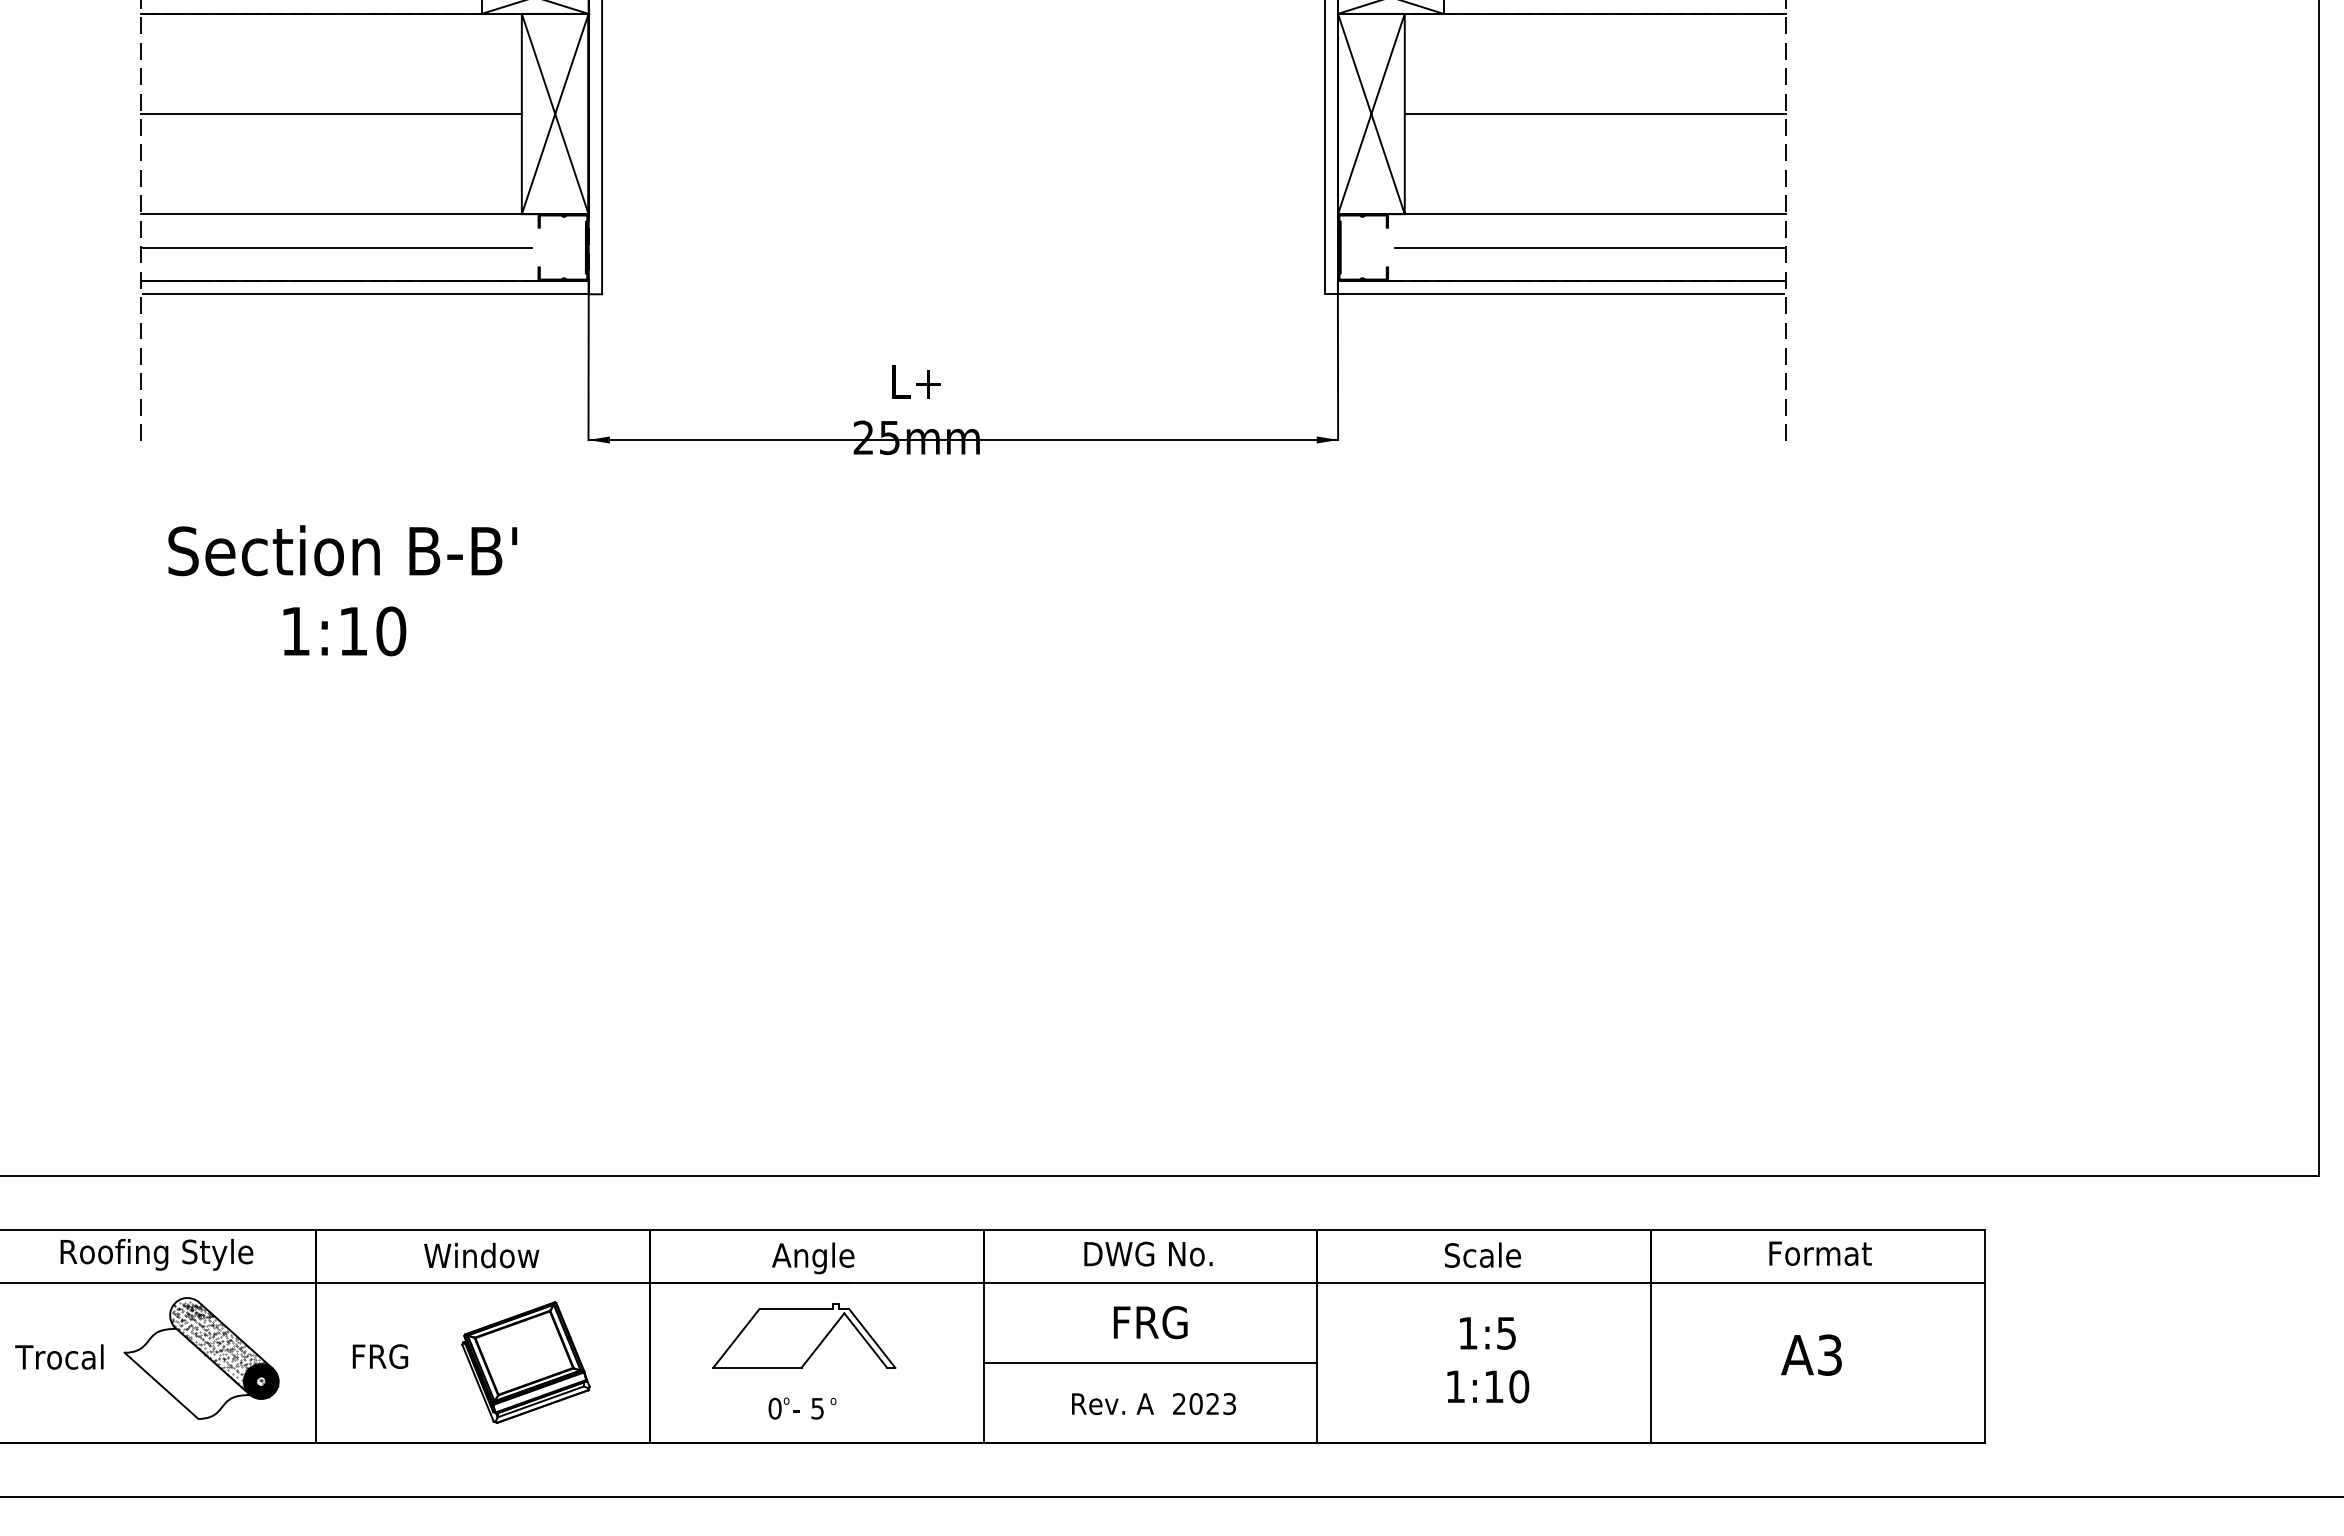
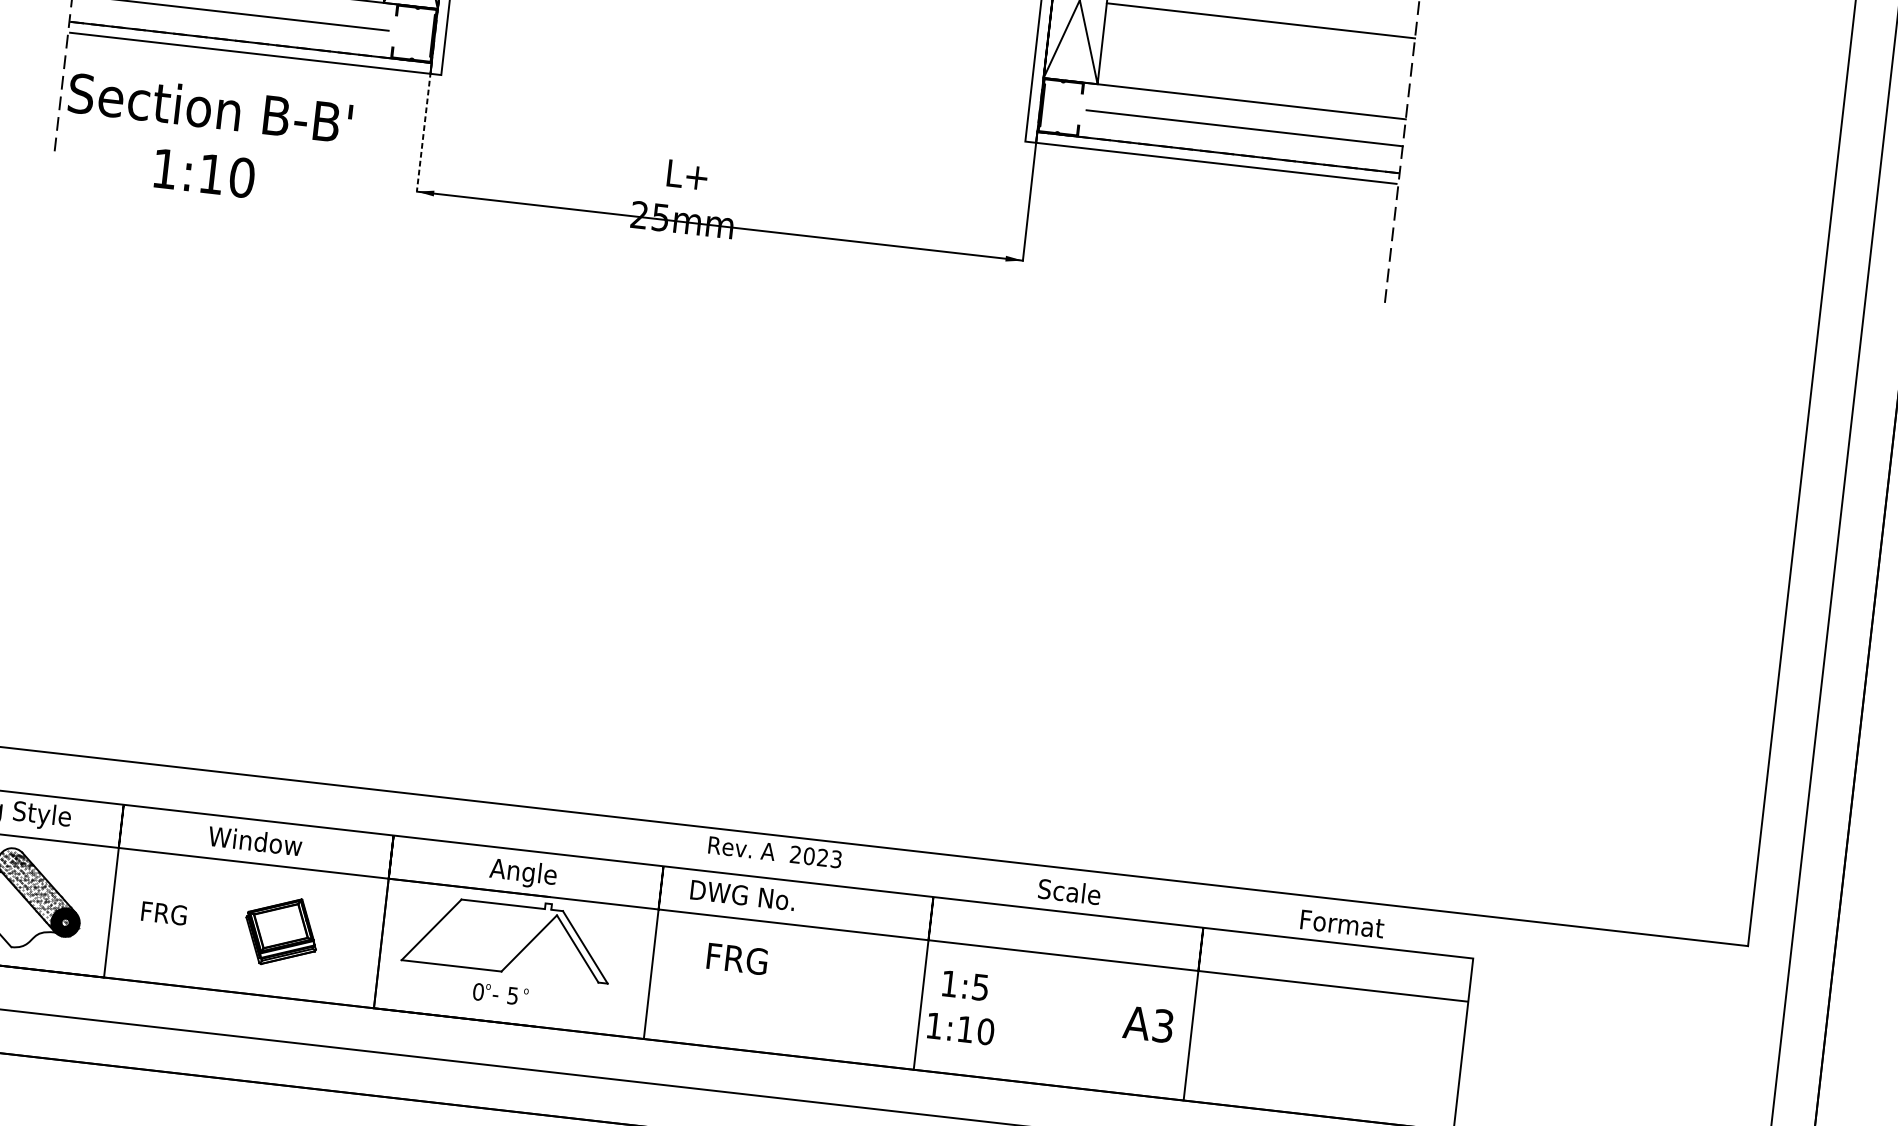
line: (588, 360) -> (424, 127), solid -> dashed
text: (342, 590) -> (206, 140), moved
text: (1148, 1253) -> (742, 894), moved
text: (1820, 1253) -> (1342, 923), moved
text: (1482, 1254) -> (1069, 891), moved
text: (1150, 1322) -> (737, 959), moved
part: (804, 1335) -> (509, 935), size x1.4
text: (1811, 1354) -> (1148, 1023), moved
text: (1488, 1360) -> (963, 1007), moved
part: (525, 1362) -> (280, 931), size x0.7
line: (1150, 1363) -> (786, 989), removed
text: (1153, 1404) -> (774, 852), moved

